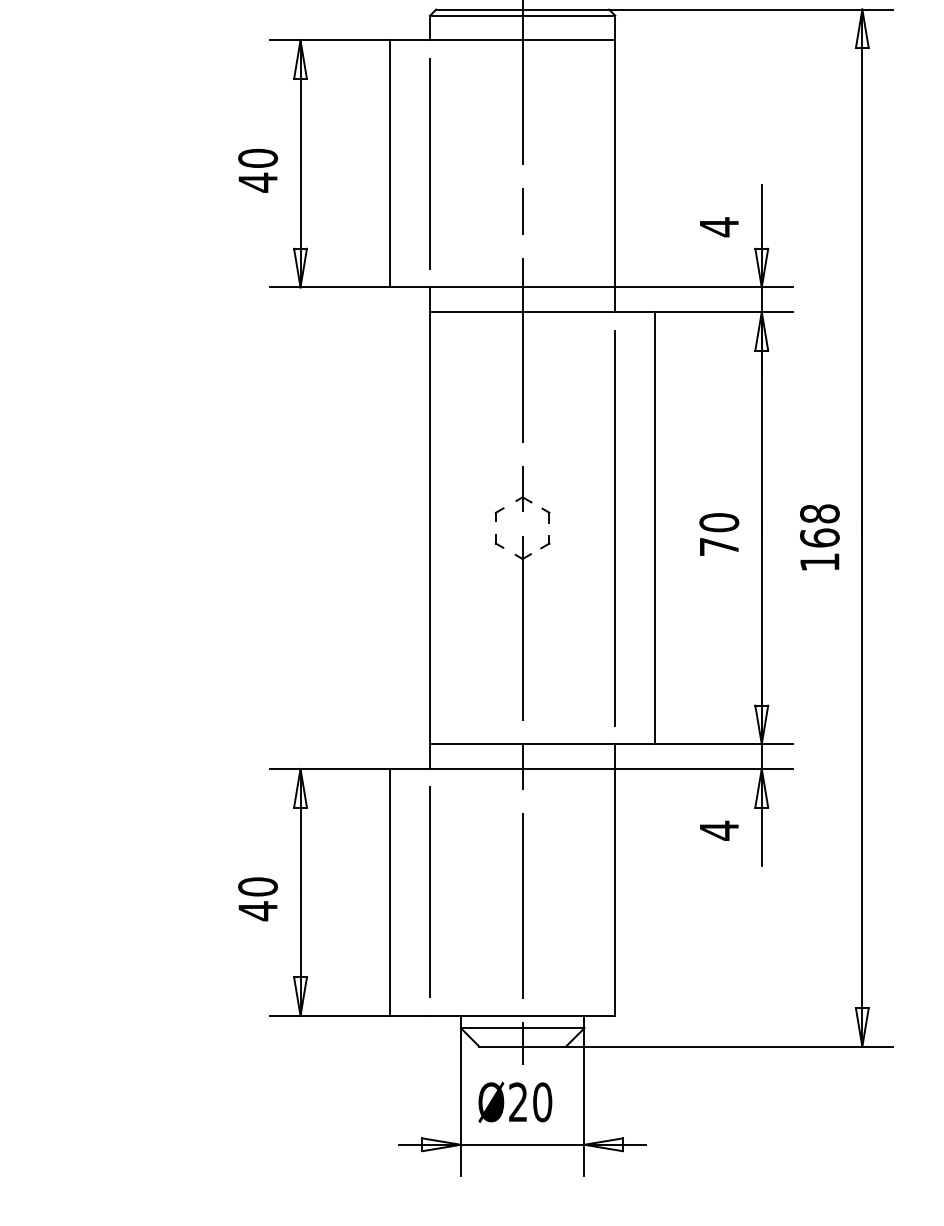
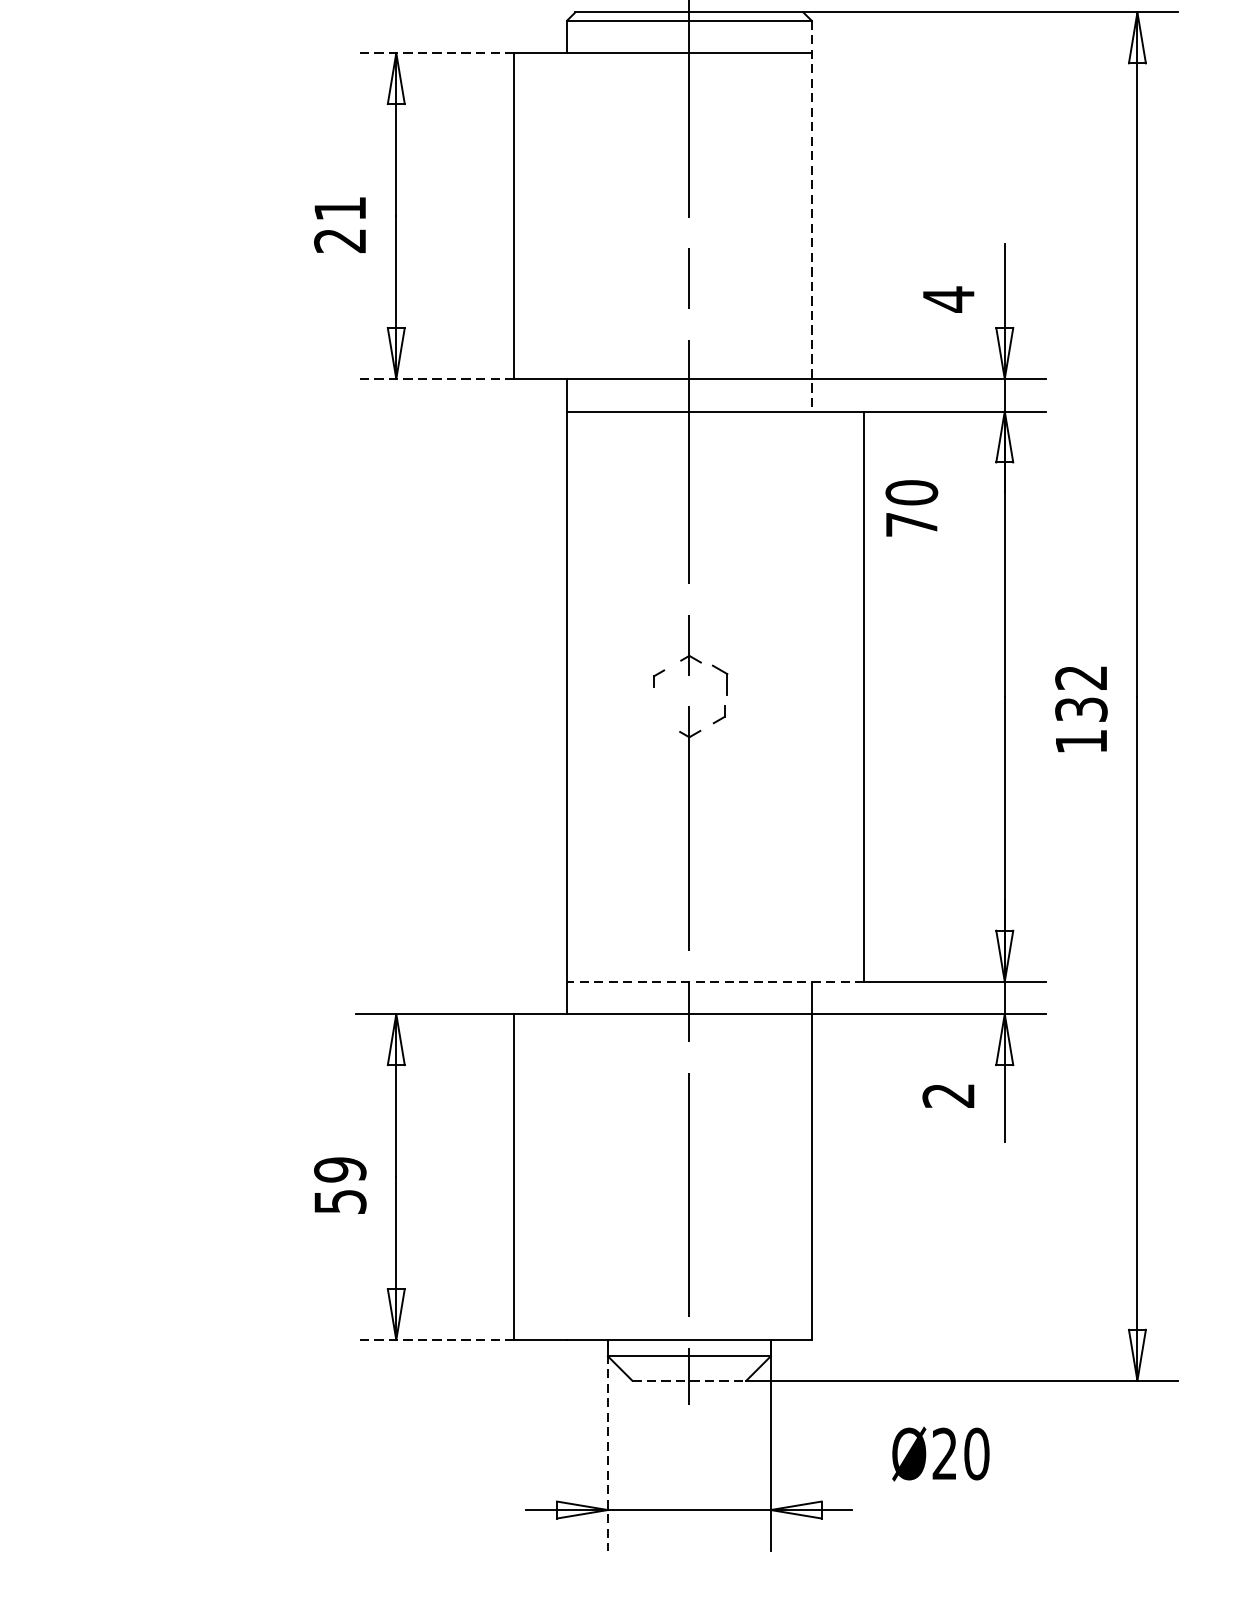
line: (329, 40) -> (434, 53), solid -> dashed
line: (430, 163) -> (567, 215), removed
line: (615, 164) -> (811, 216), solid -> dashed
text: (258, 170) -> (340, 224), 40 -> 21
line: (329, 287) -> (434, 379), solid -> dashed
part: (545, 515) -> (719, 679), size x1.6
text: (819, 525) -> (1080, 693), 168 -> 132
line: (615, 527) -> (811, 695), removed
text: (719, 534) -> (912, 508), moved
part: (499, 541) -> (658, 714), removed
line: (542, 744) -> (715, 981), solid -> dashed
text: (718, 830) -> (947, 1095), 4 -> 2
line: (429, 891) -> (566, 1175), removed
text: (257, 899) -> (339, 1186), 40 -> 59
line: (329, 1015) -> (434, 1339), solid -> dashed
line: (523, 1046) -> (690, 1380), solid -> dashed
line: (460, 1095) -> (607, 1445), solid -> dashed
text: (515, 1102) -> (941, 1454), moved

